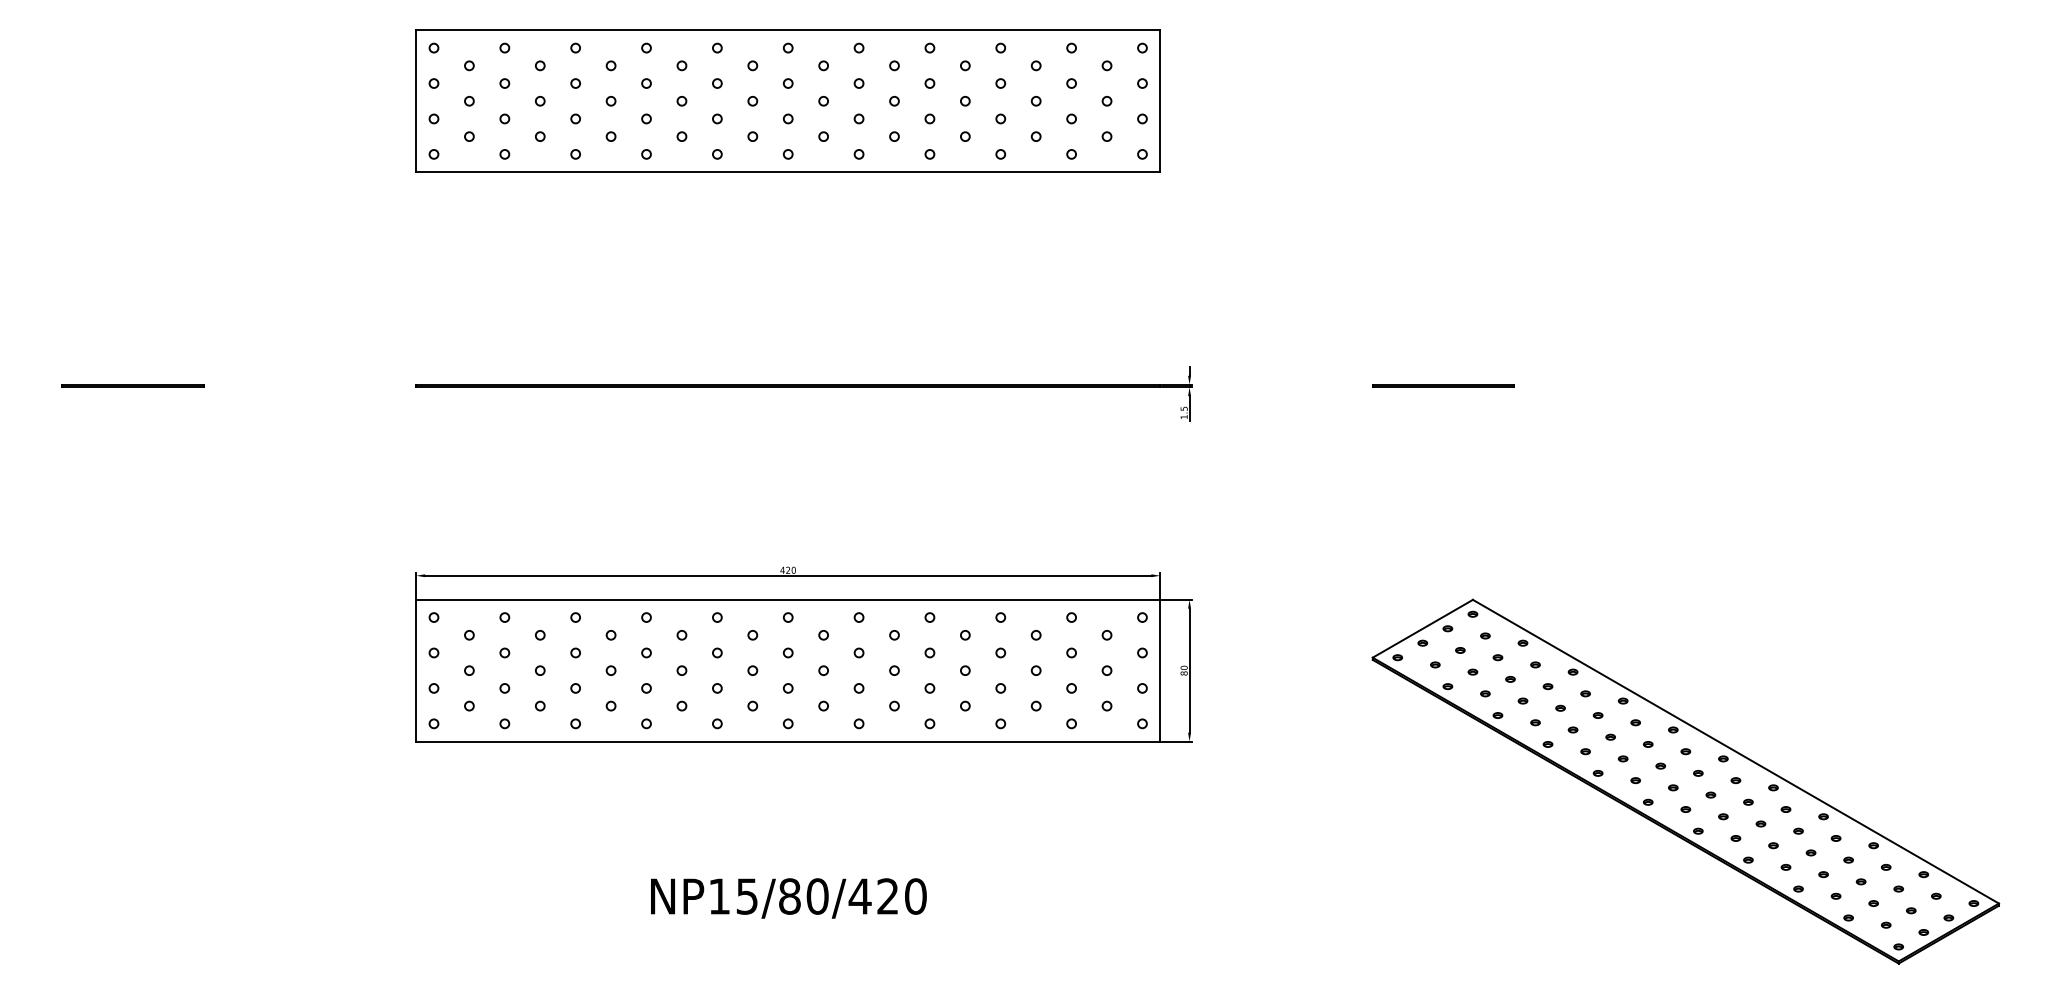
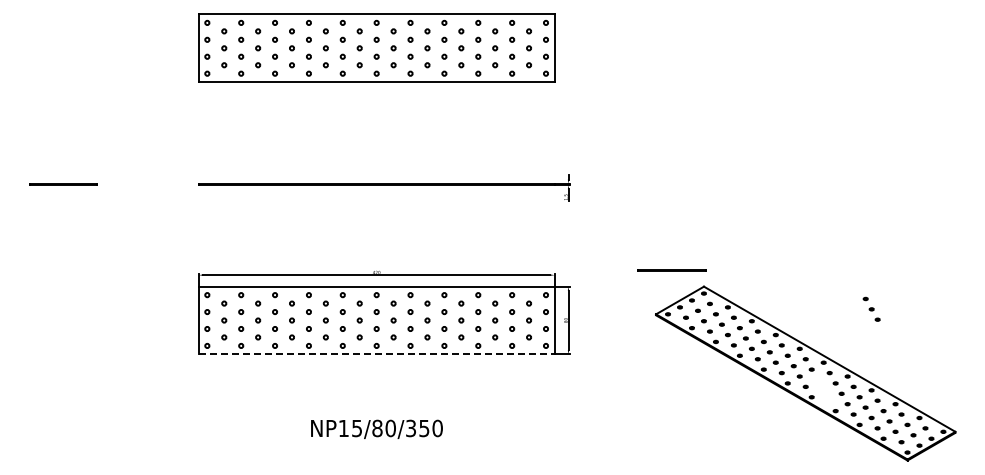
line: (1442, 386) -> (671, 270), moved
line: (787, 741) -> (376, 354), solid -> dashed
part: (1722, 814) -> (871, 308), moved
text: (873, 896) -> (417, 428), NP15/80/420 -> NP15/80/350

